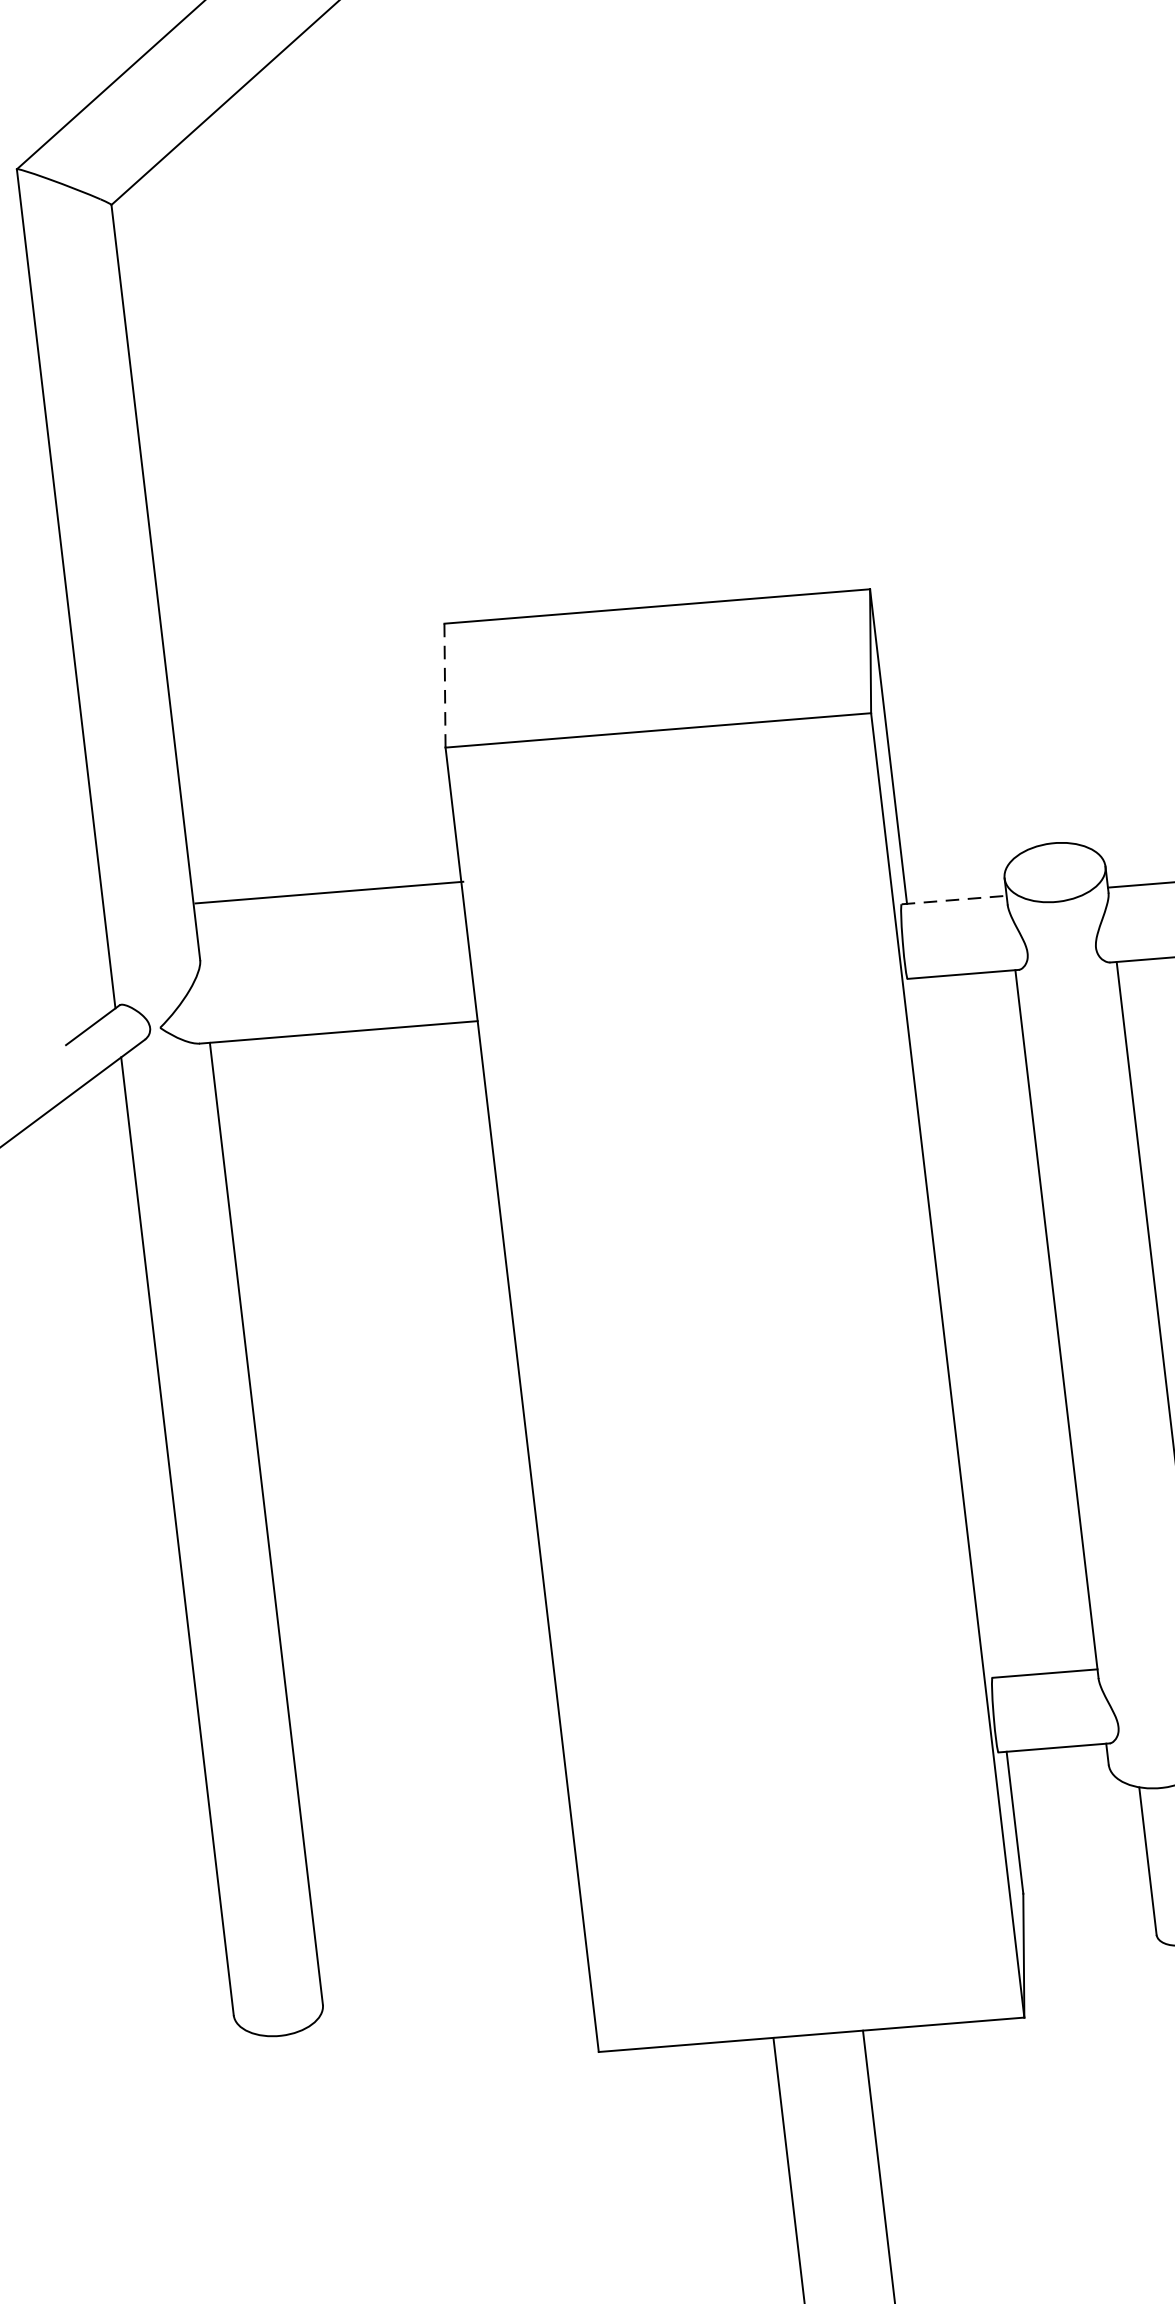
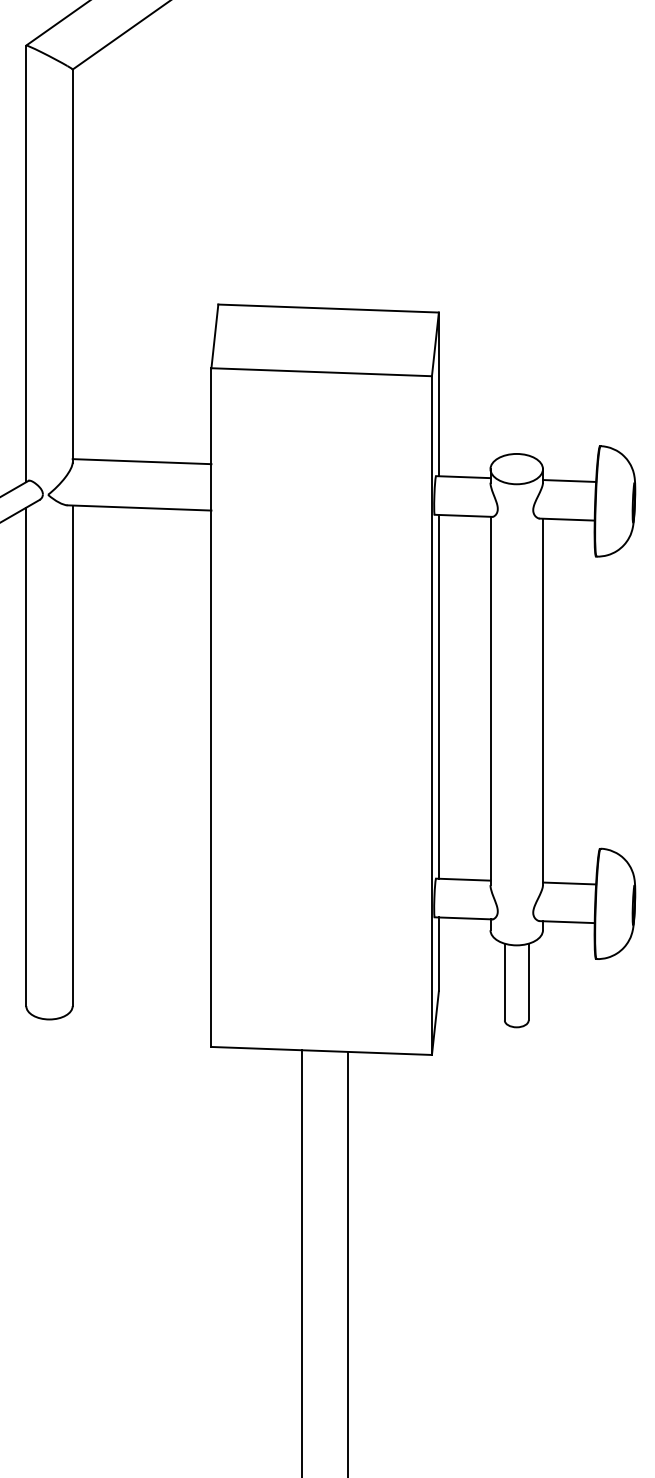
line: (444, 685) -> (214, 336), dashed -> solid
line: (328, 892) -> (141, 461), moved
line: (954, 900) -> (463, 477), dashed -> solid
line: (956, 1327) -> (438, 696), added

